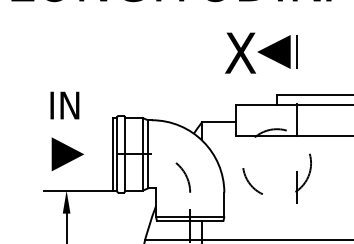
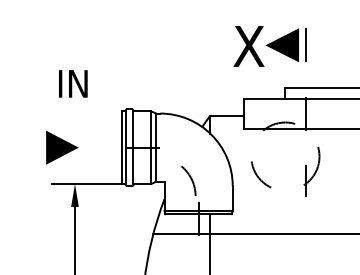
text: (65, 105) -> (73, 83), moved
line: (68, 154) -> (62, 147), moved
arc: (185, 176) -> (190, 179), moved

